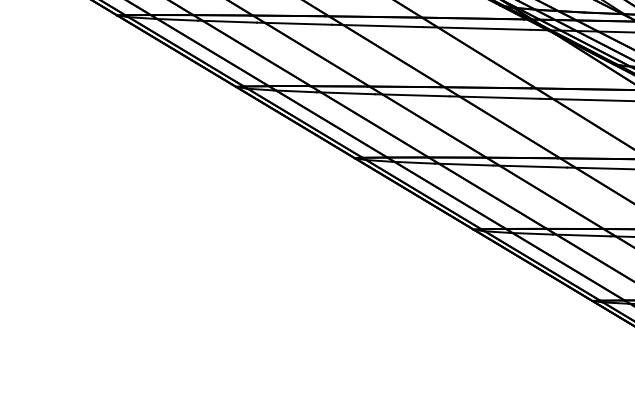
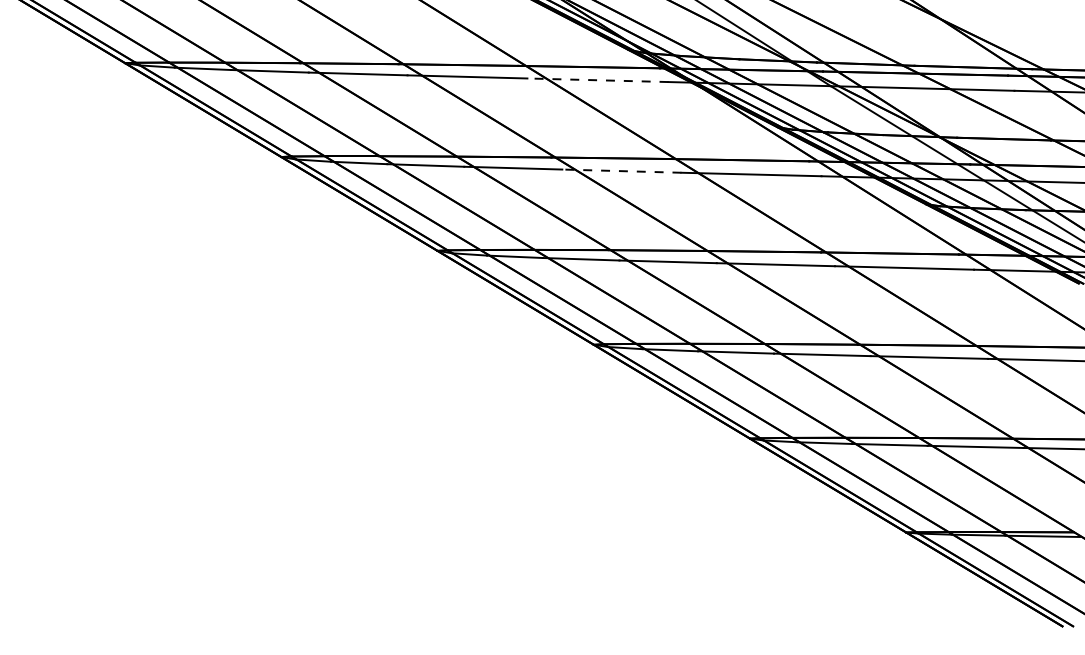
line: (476, 28) -> (597, 80), solid -> dashed
line: (494, 97) -> (621, 171), solid -> dashed

